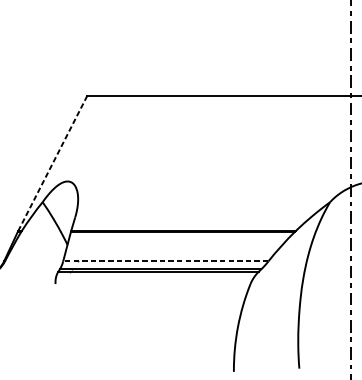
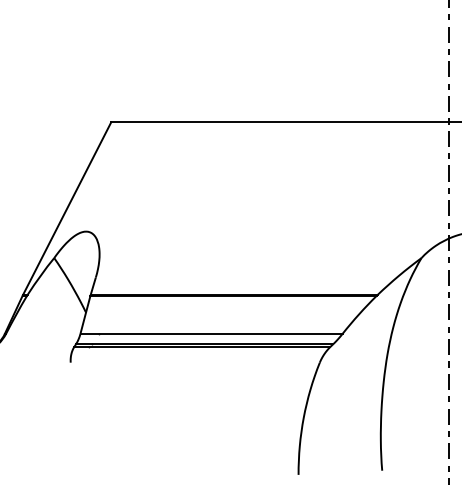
line: (53, 163) -> (67, 208), dashed -> solid
line: (165, 261) -> (211, 333), dashed -> solid

